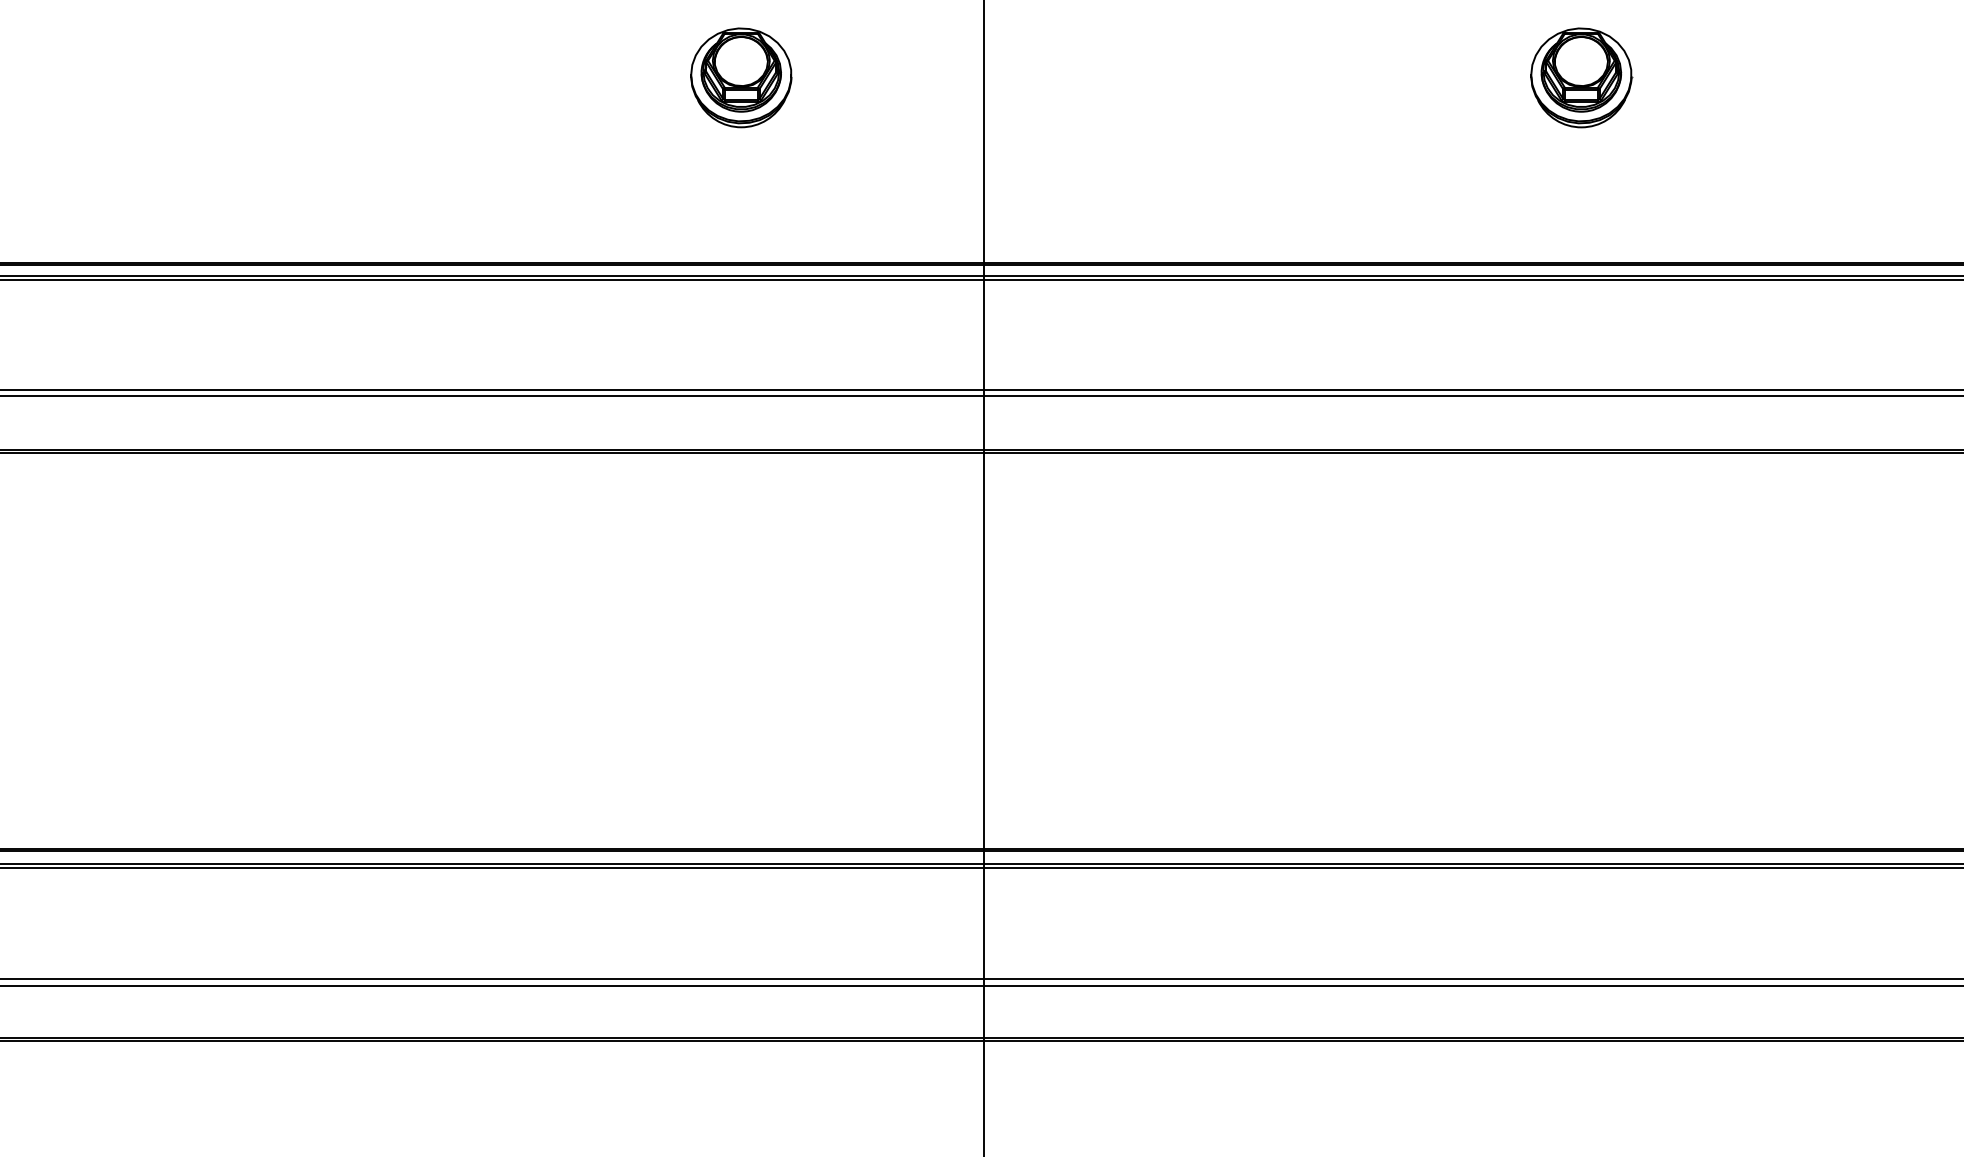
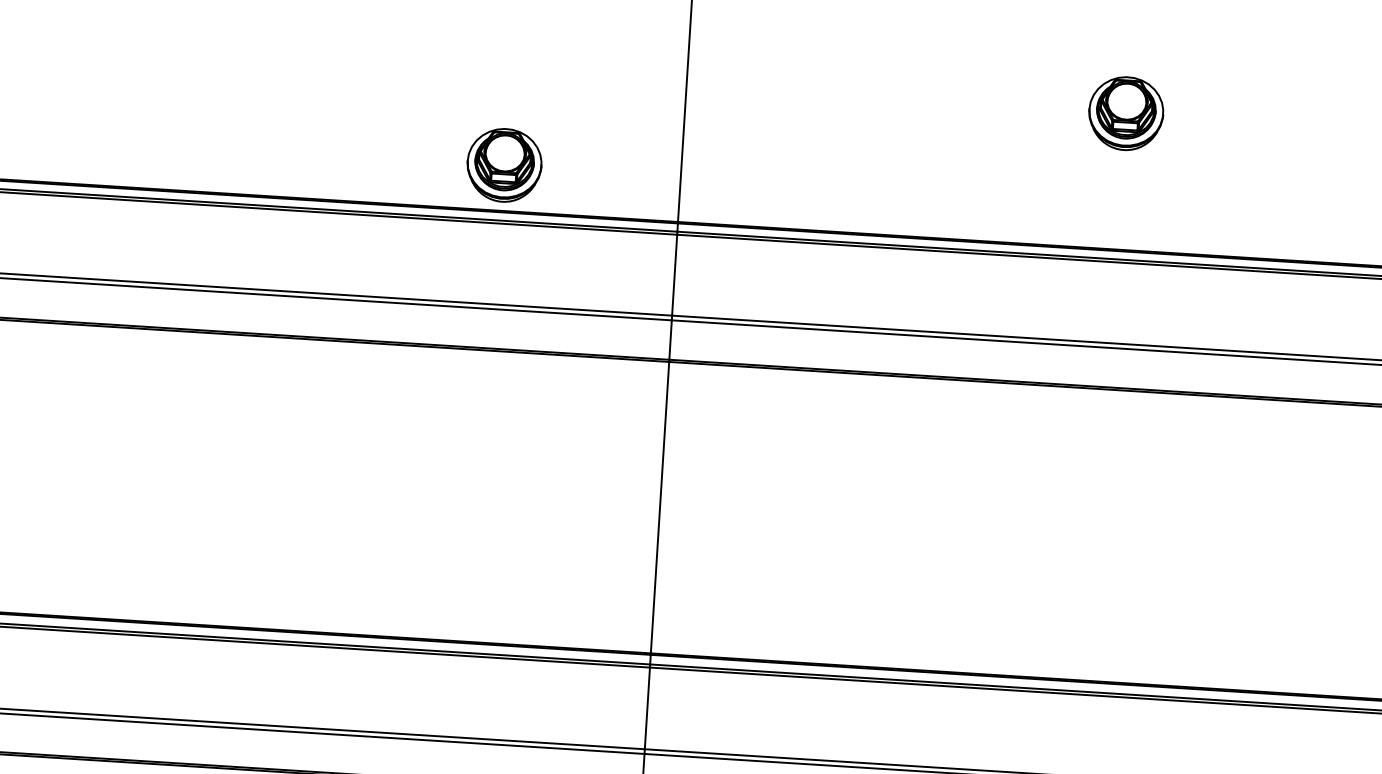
part: (741, 77) -> (504, 165), moved

